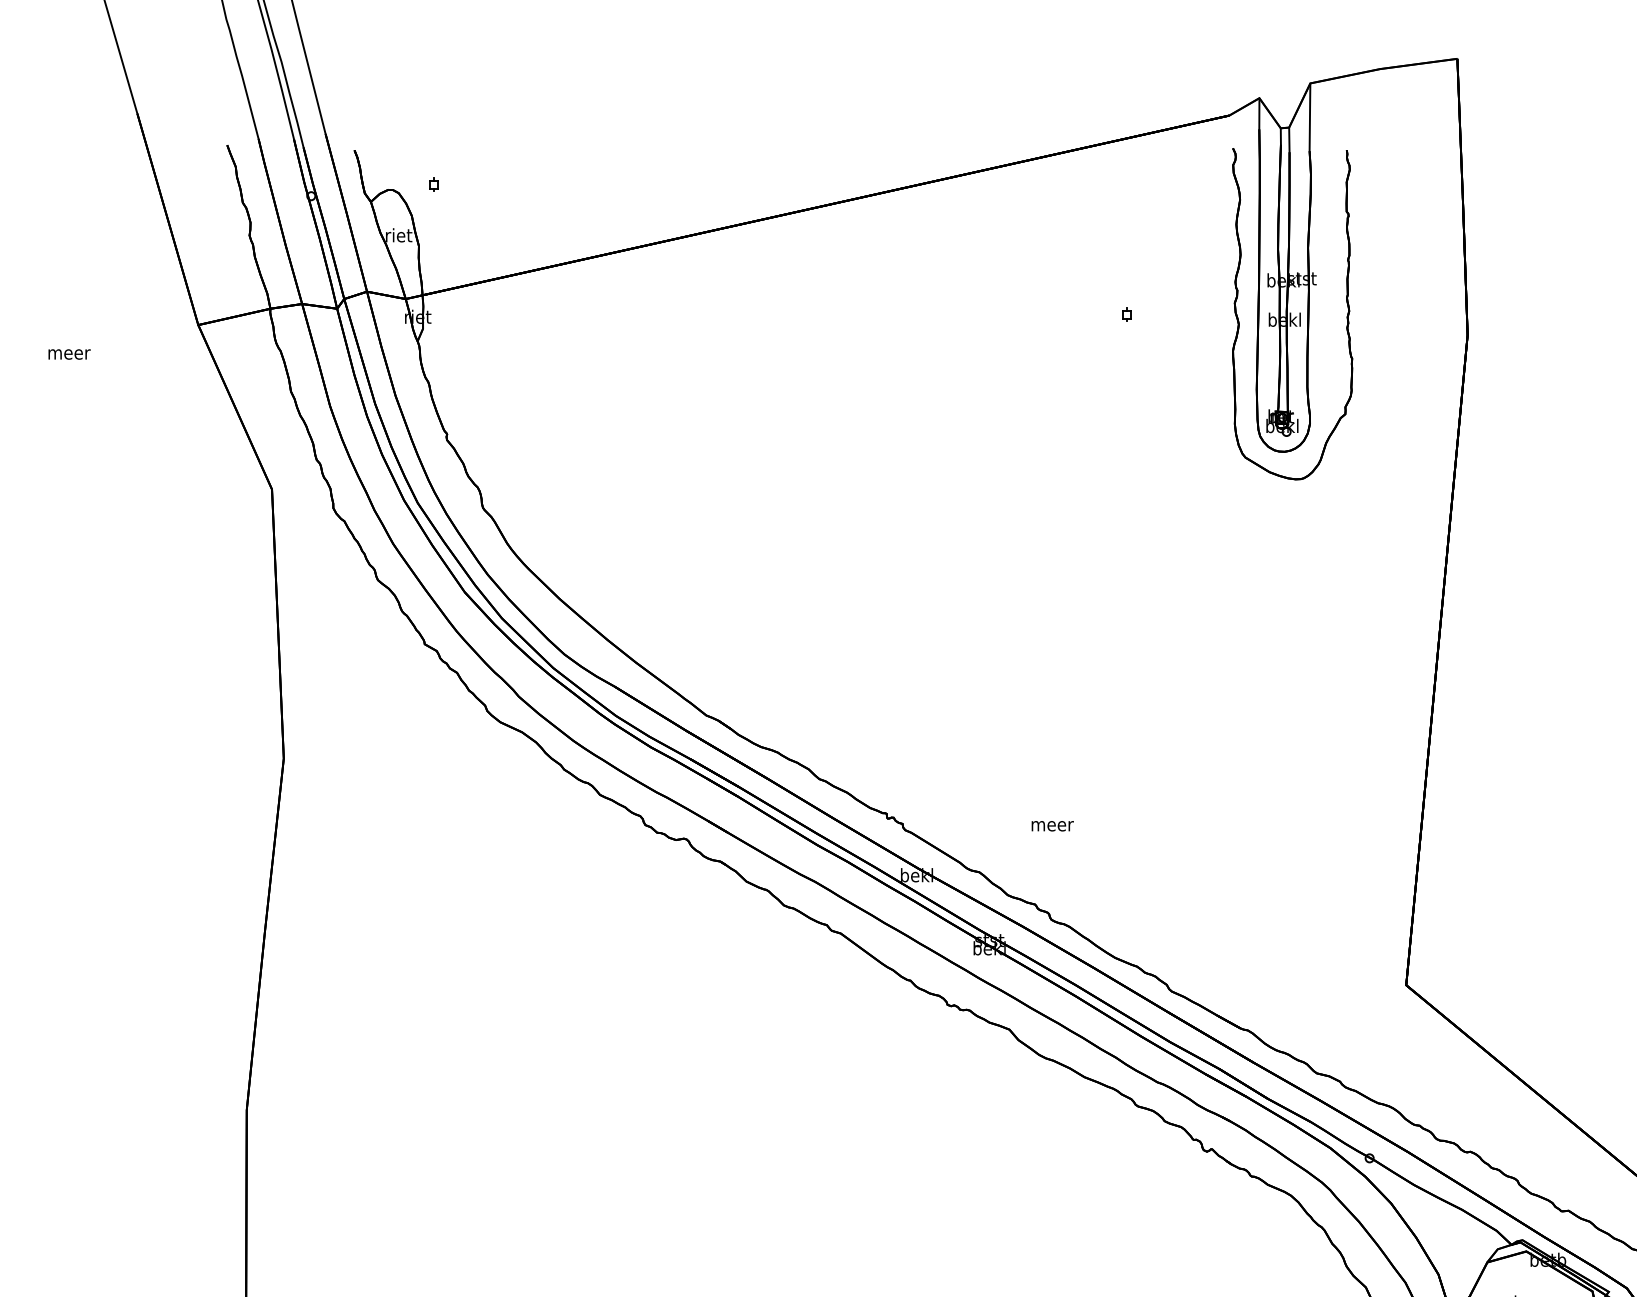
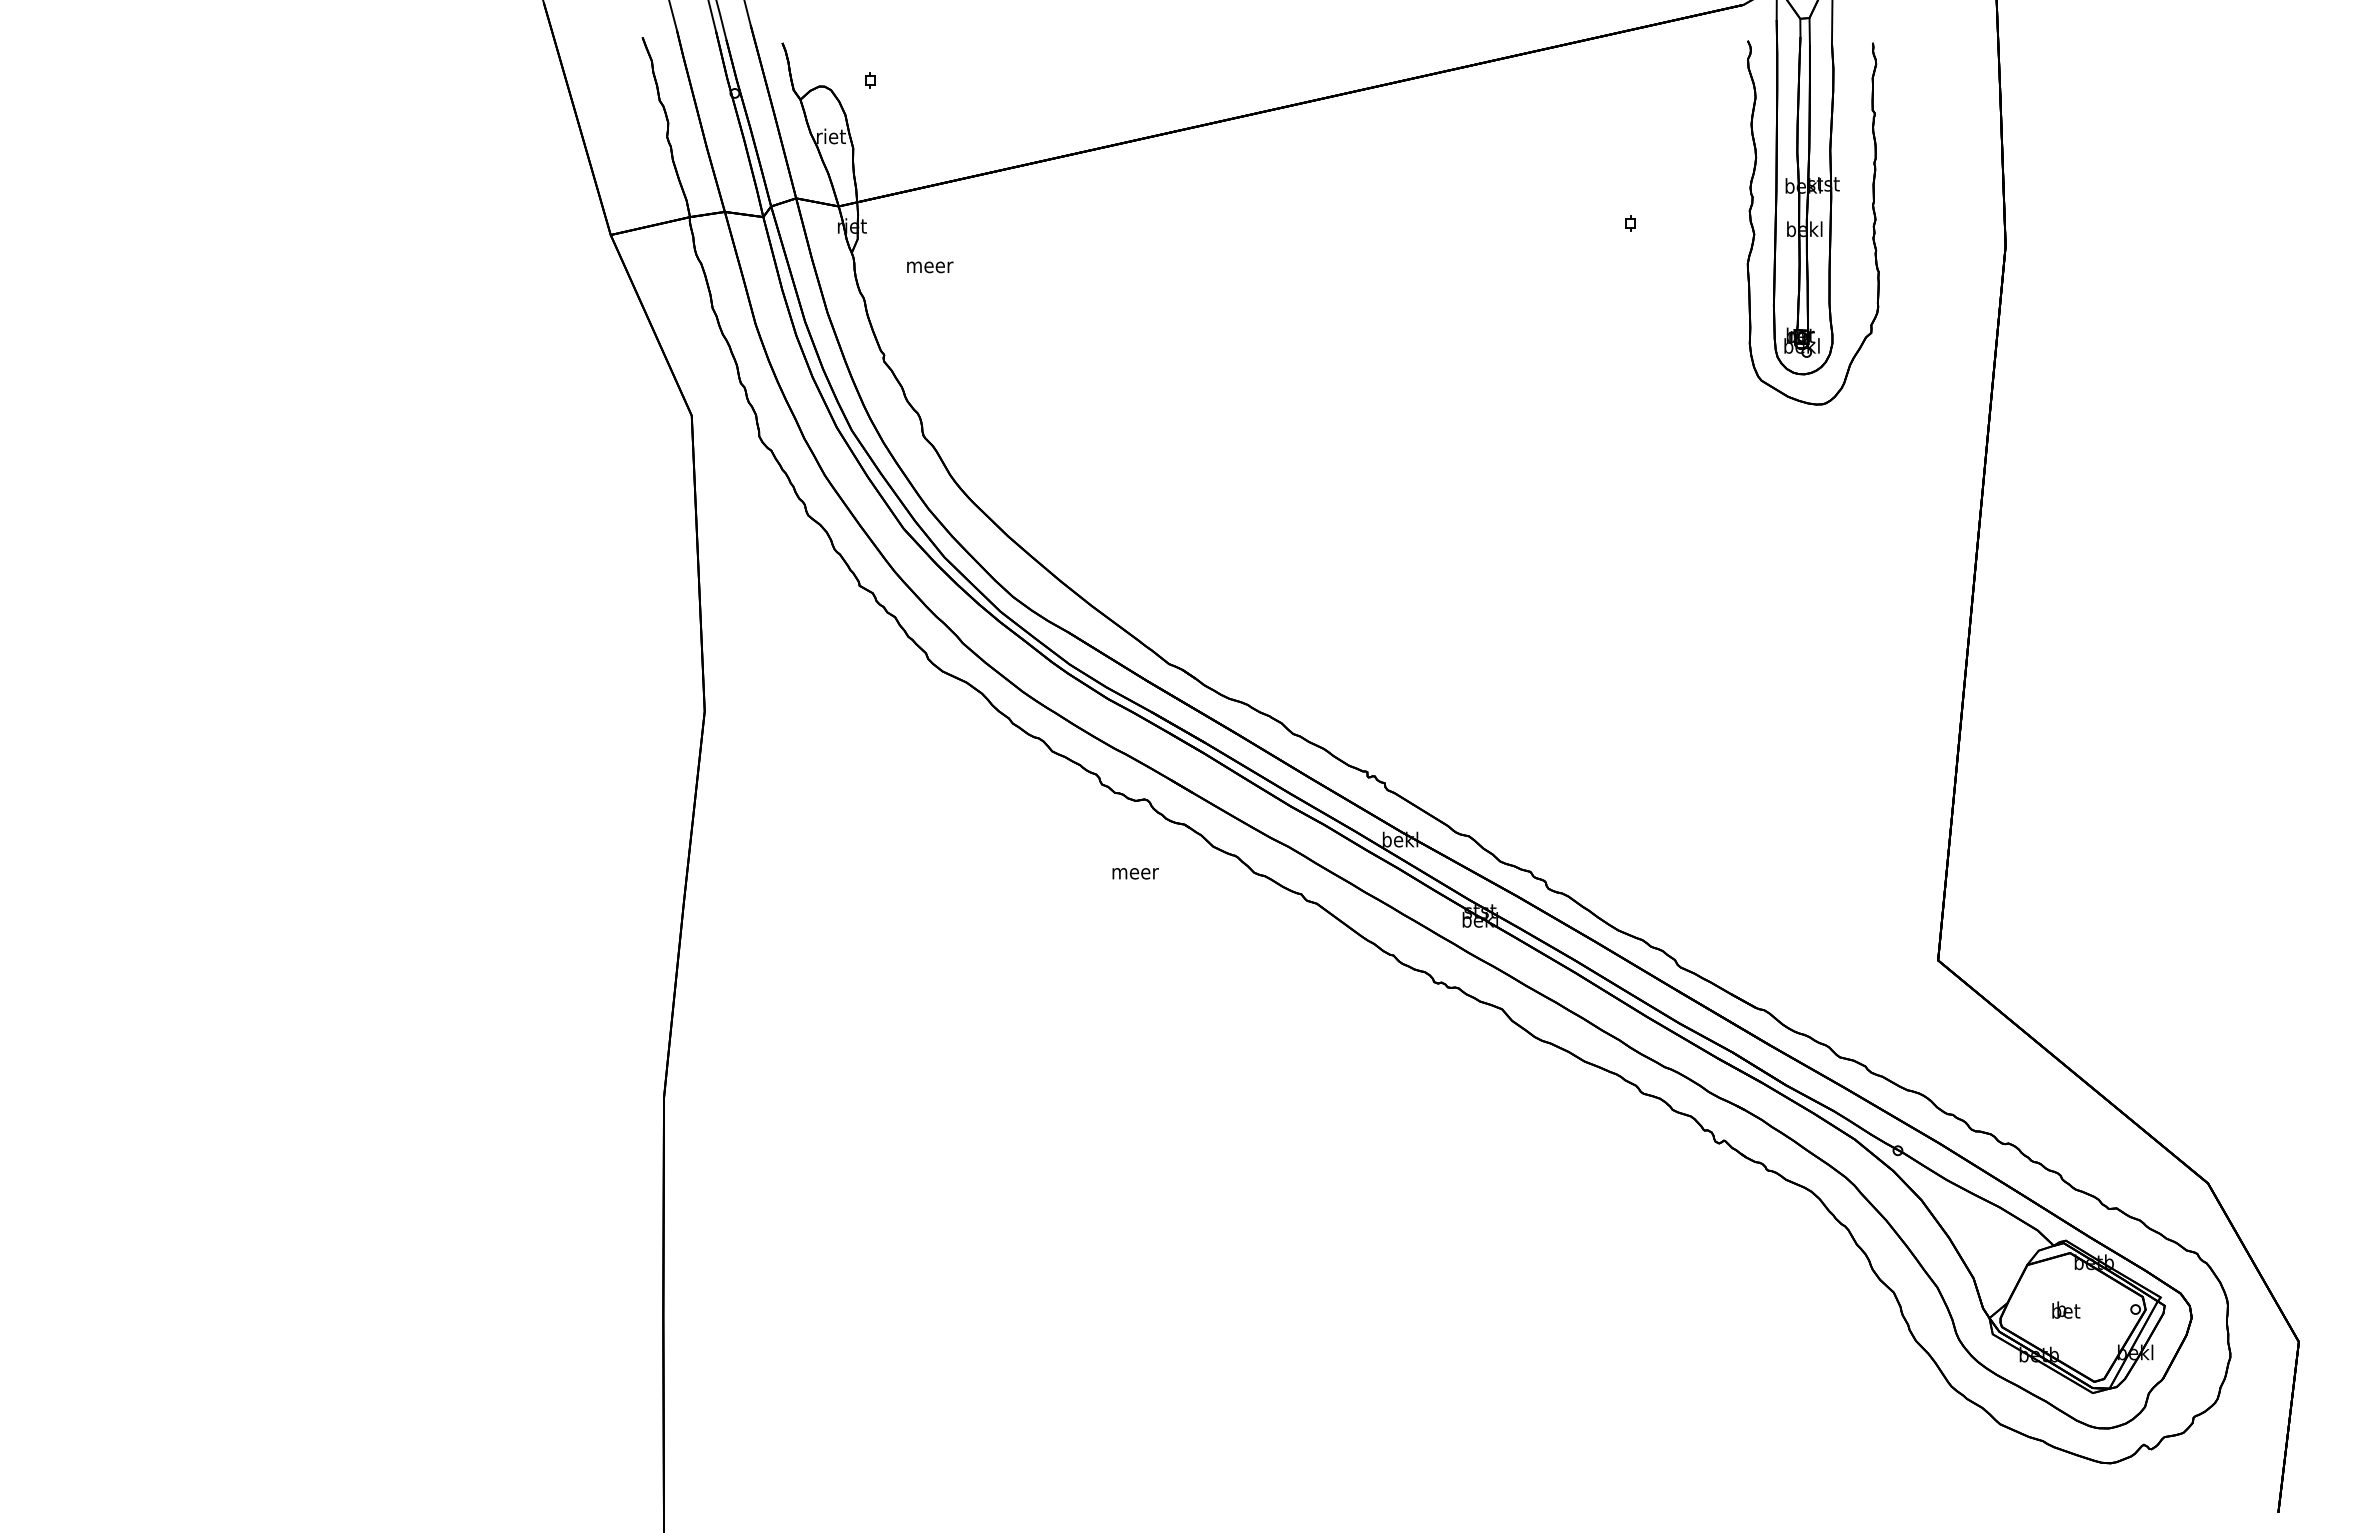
text: (69, 354) -> (930, 267), moved
text: (1052, 825) -> (1135, 873), moved

